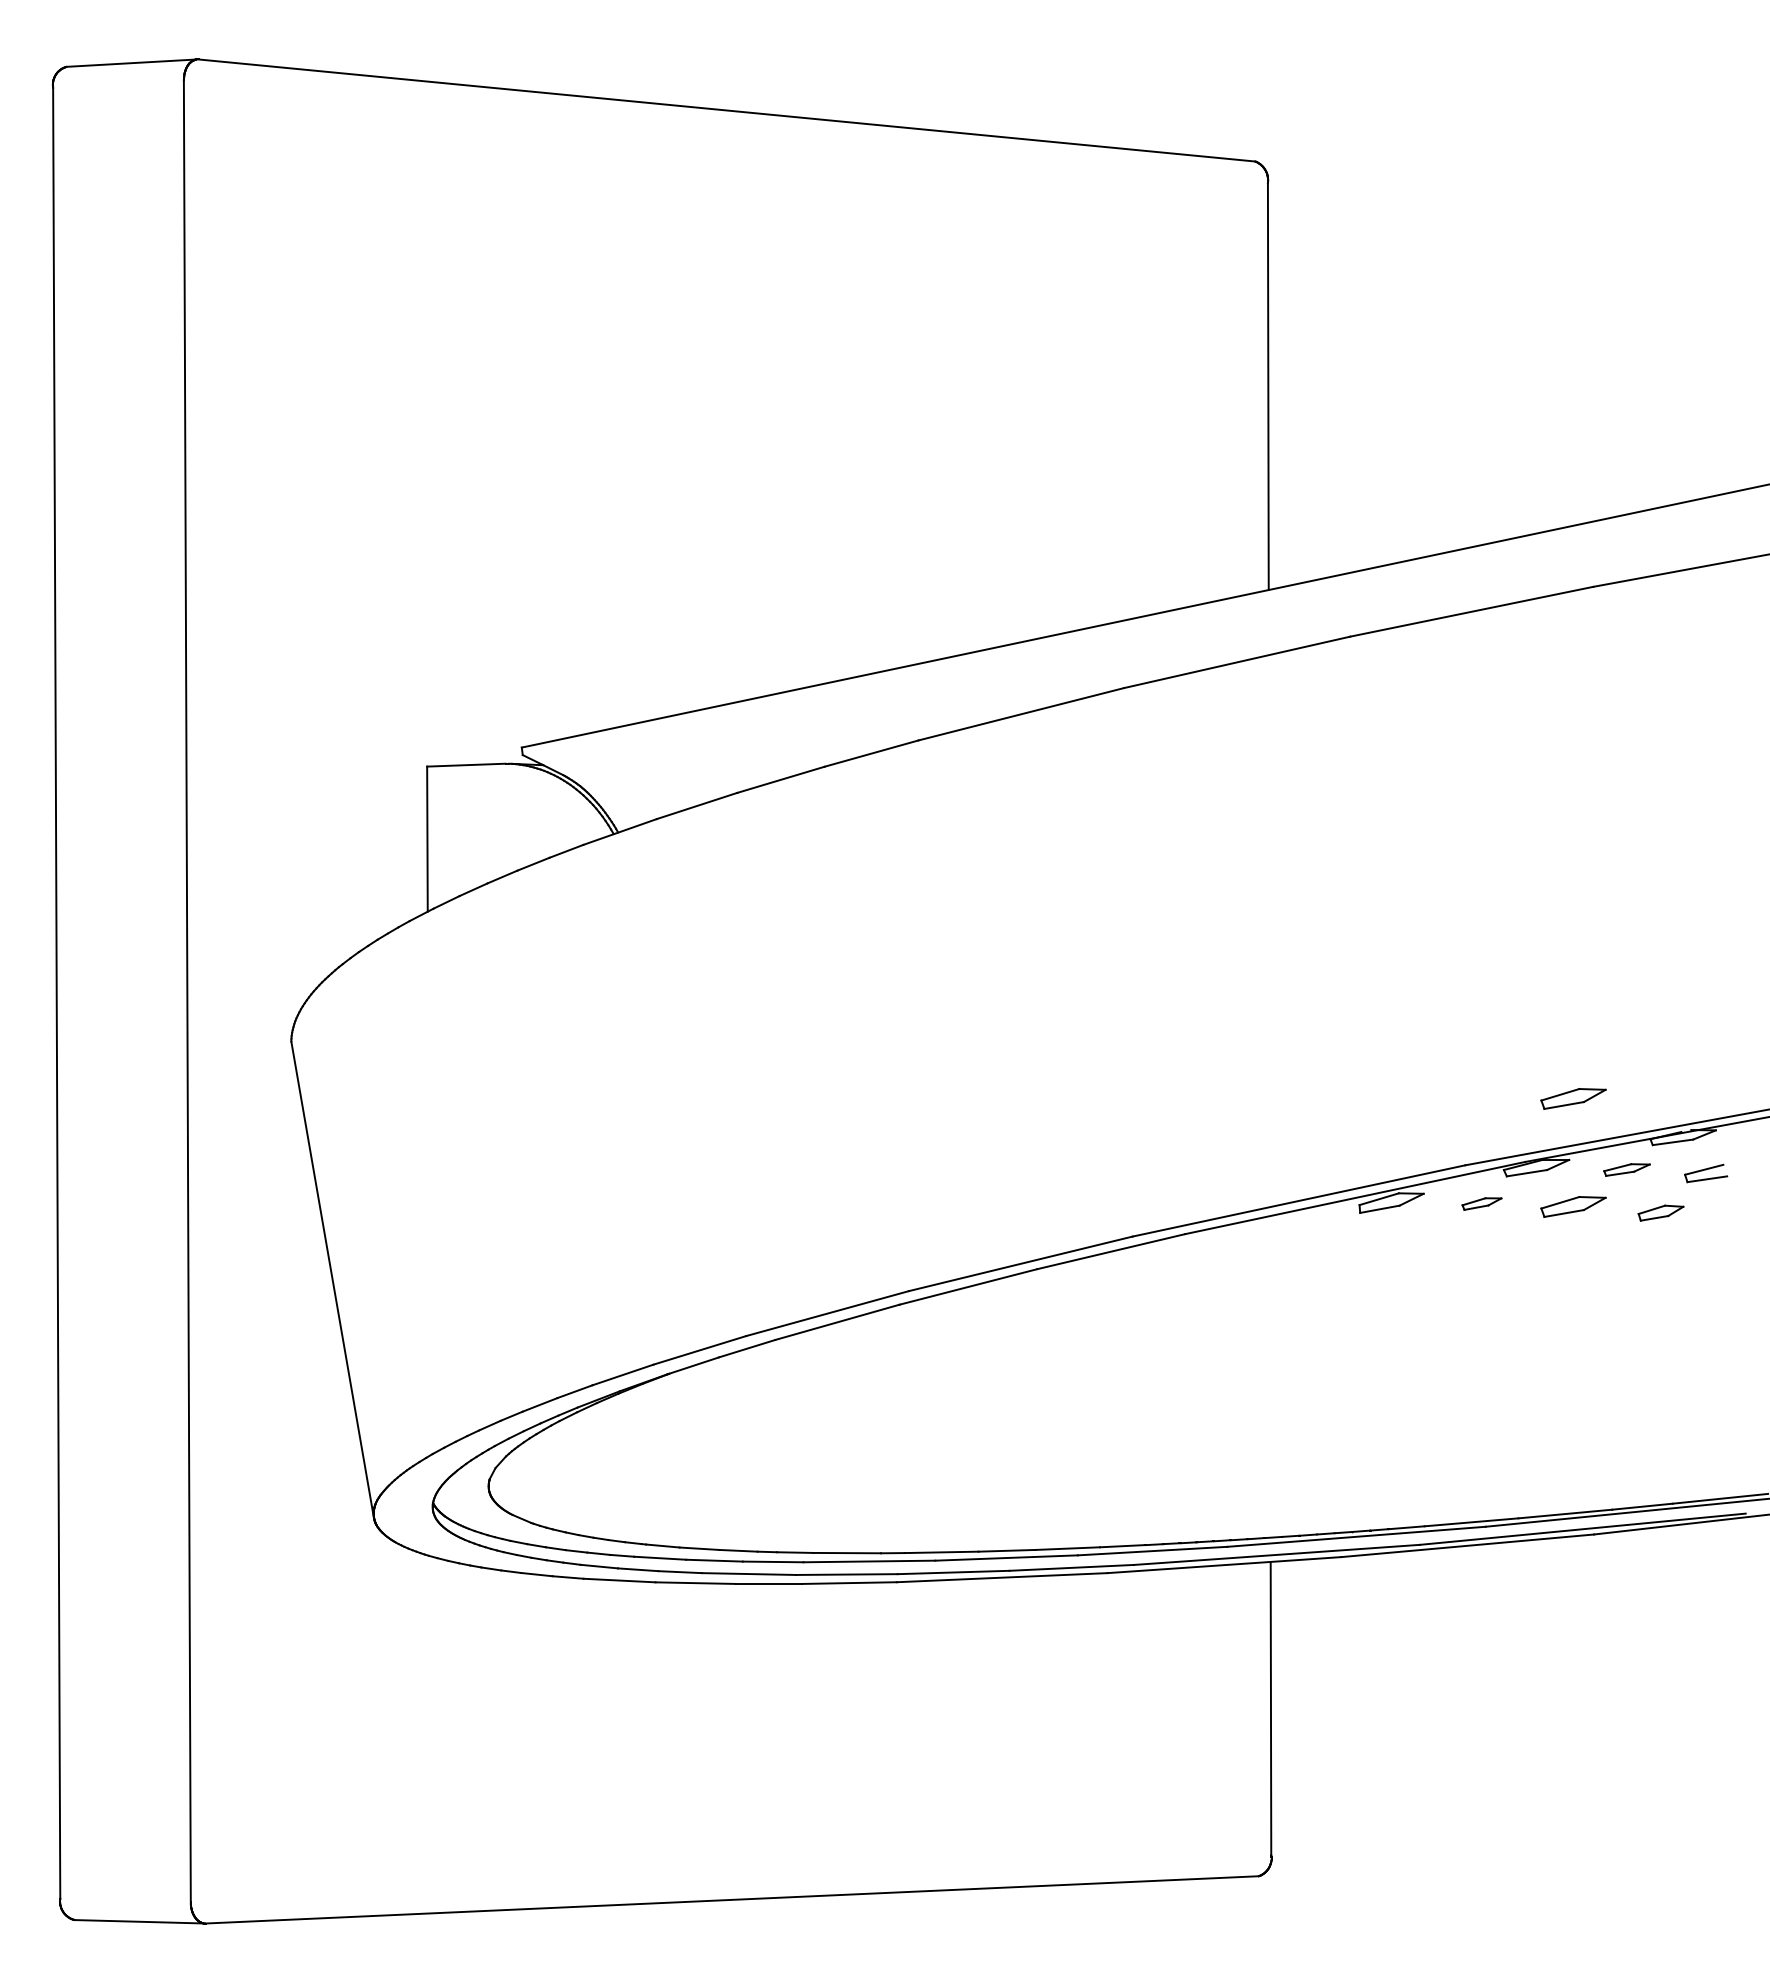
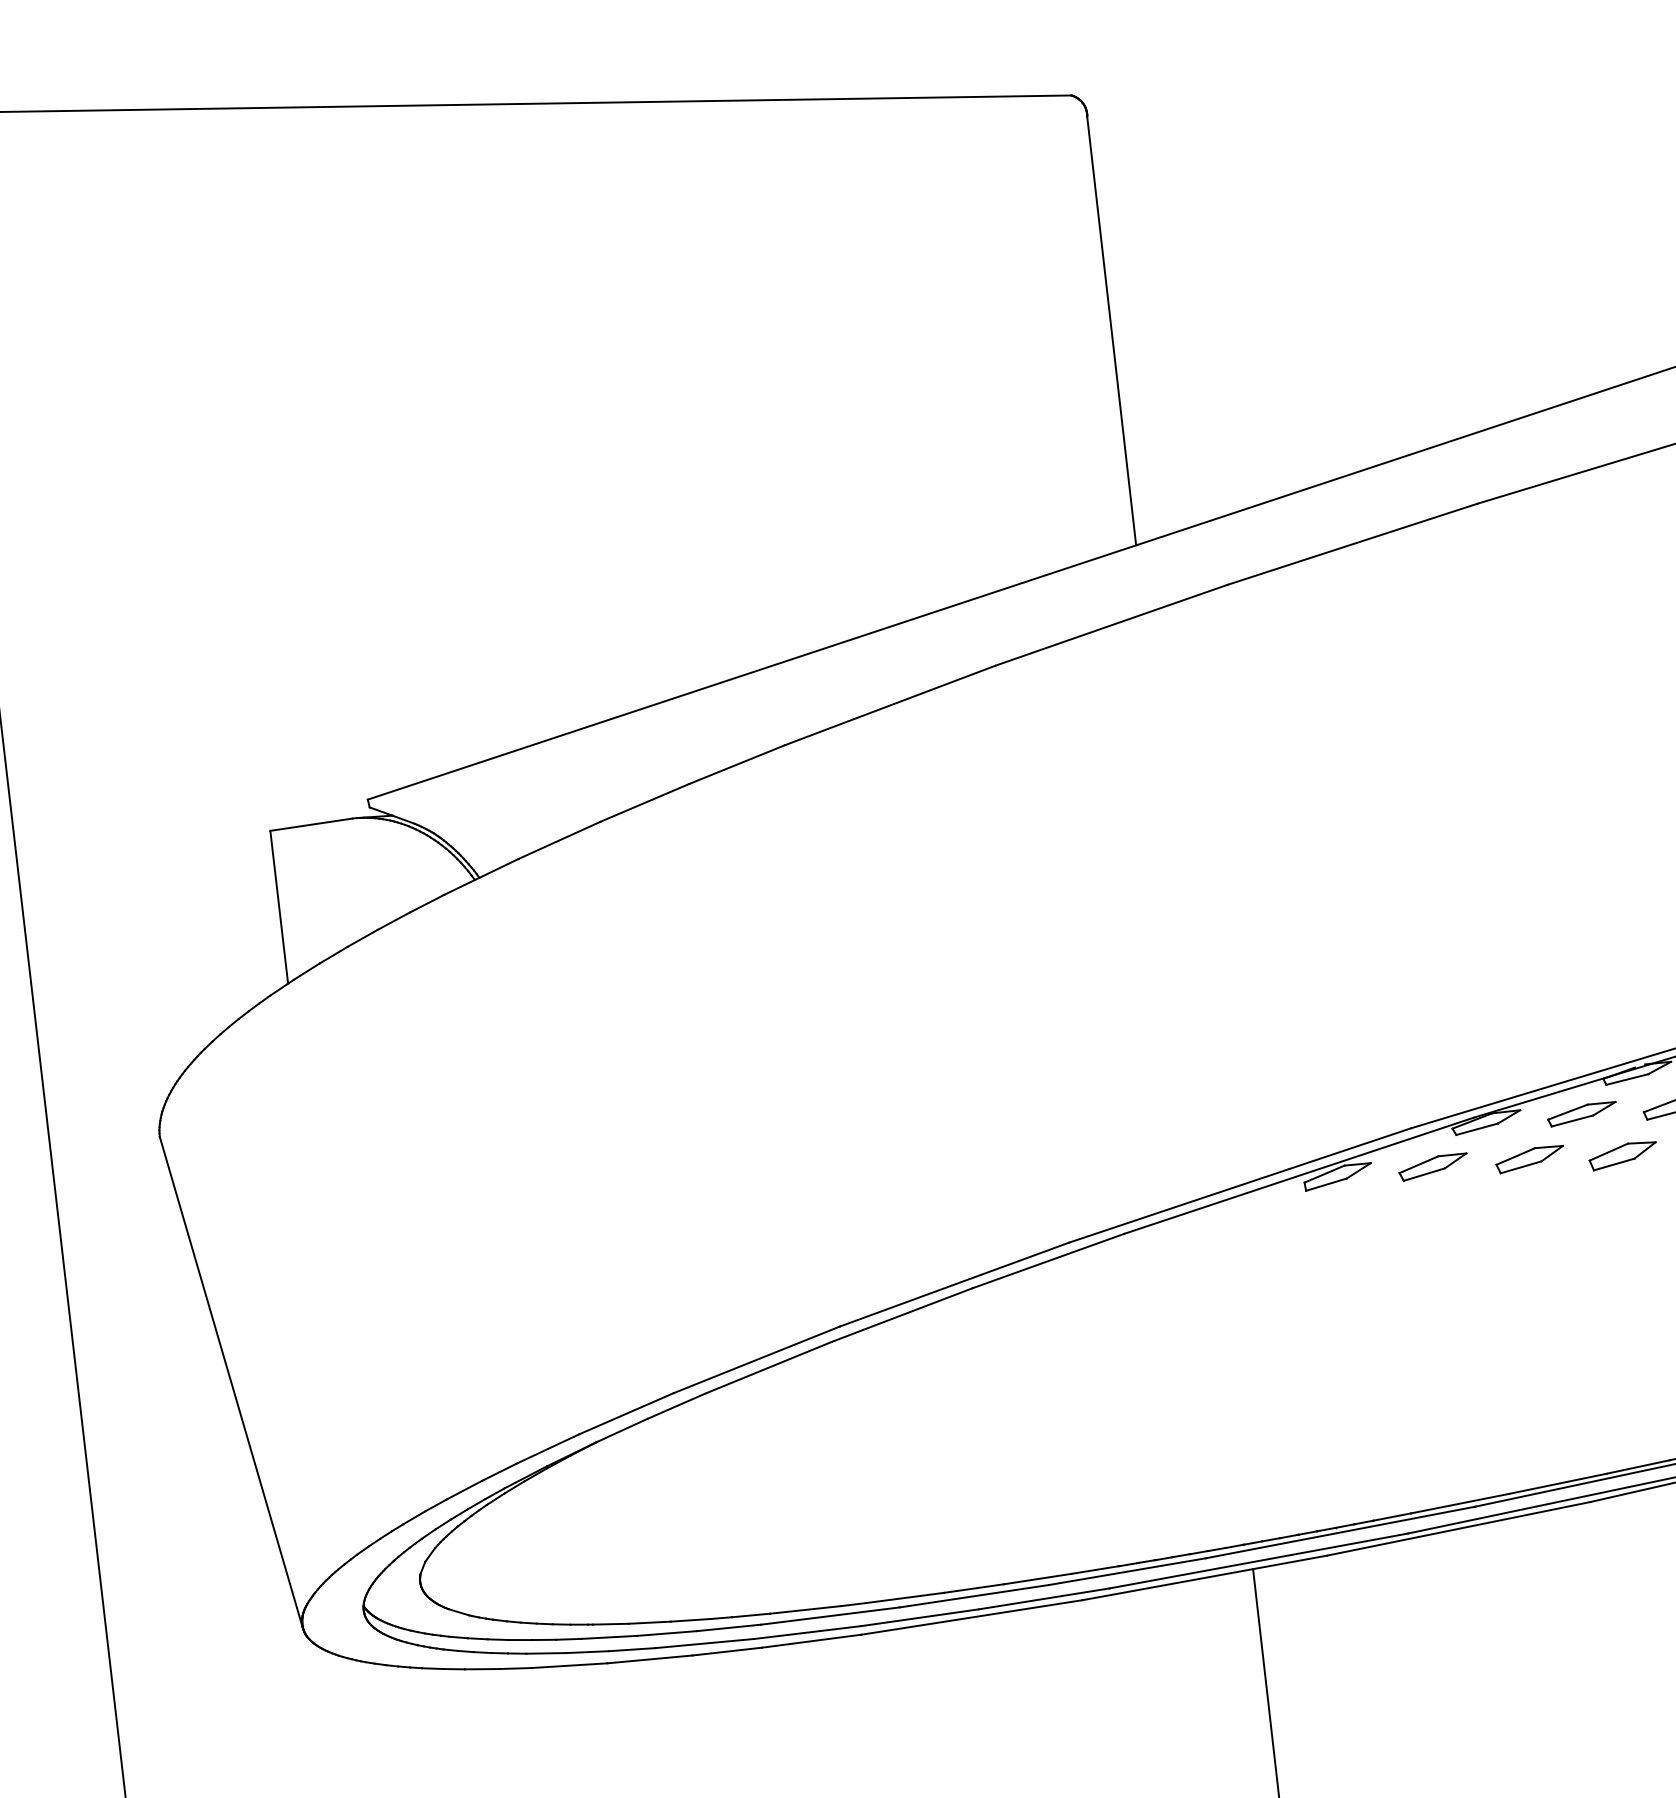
part: (1573, 1098) -> (1517, 1045), removed
part: (1626, 1169) -> (1581, 1113), size x1.43
part: (1481, 1203) -> (1432, 1166), size x1.67
part: (1660, 1212) -> (1622, 1154), size x1.43

